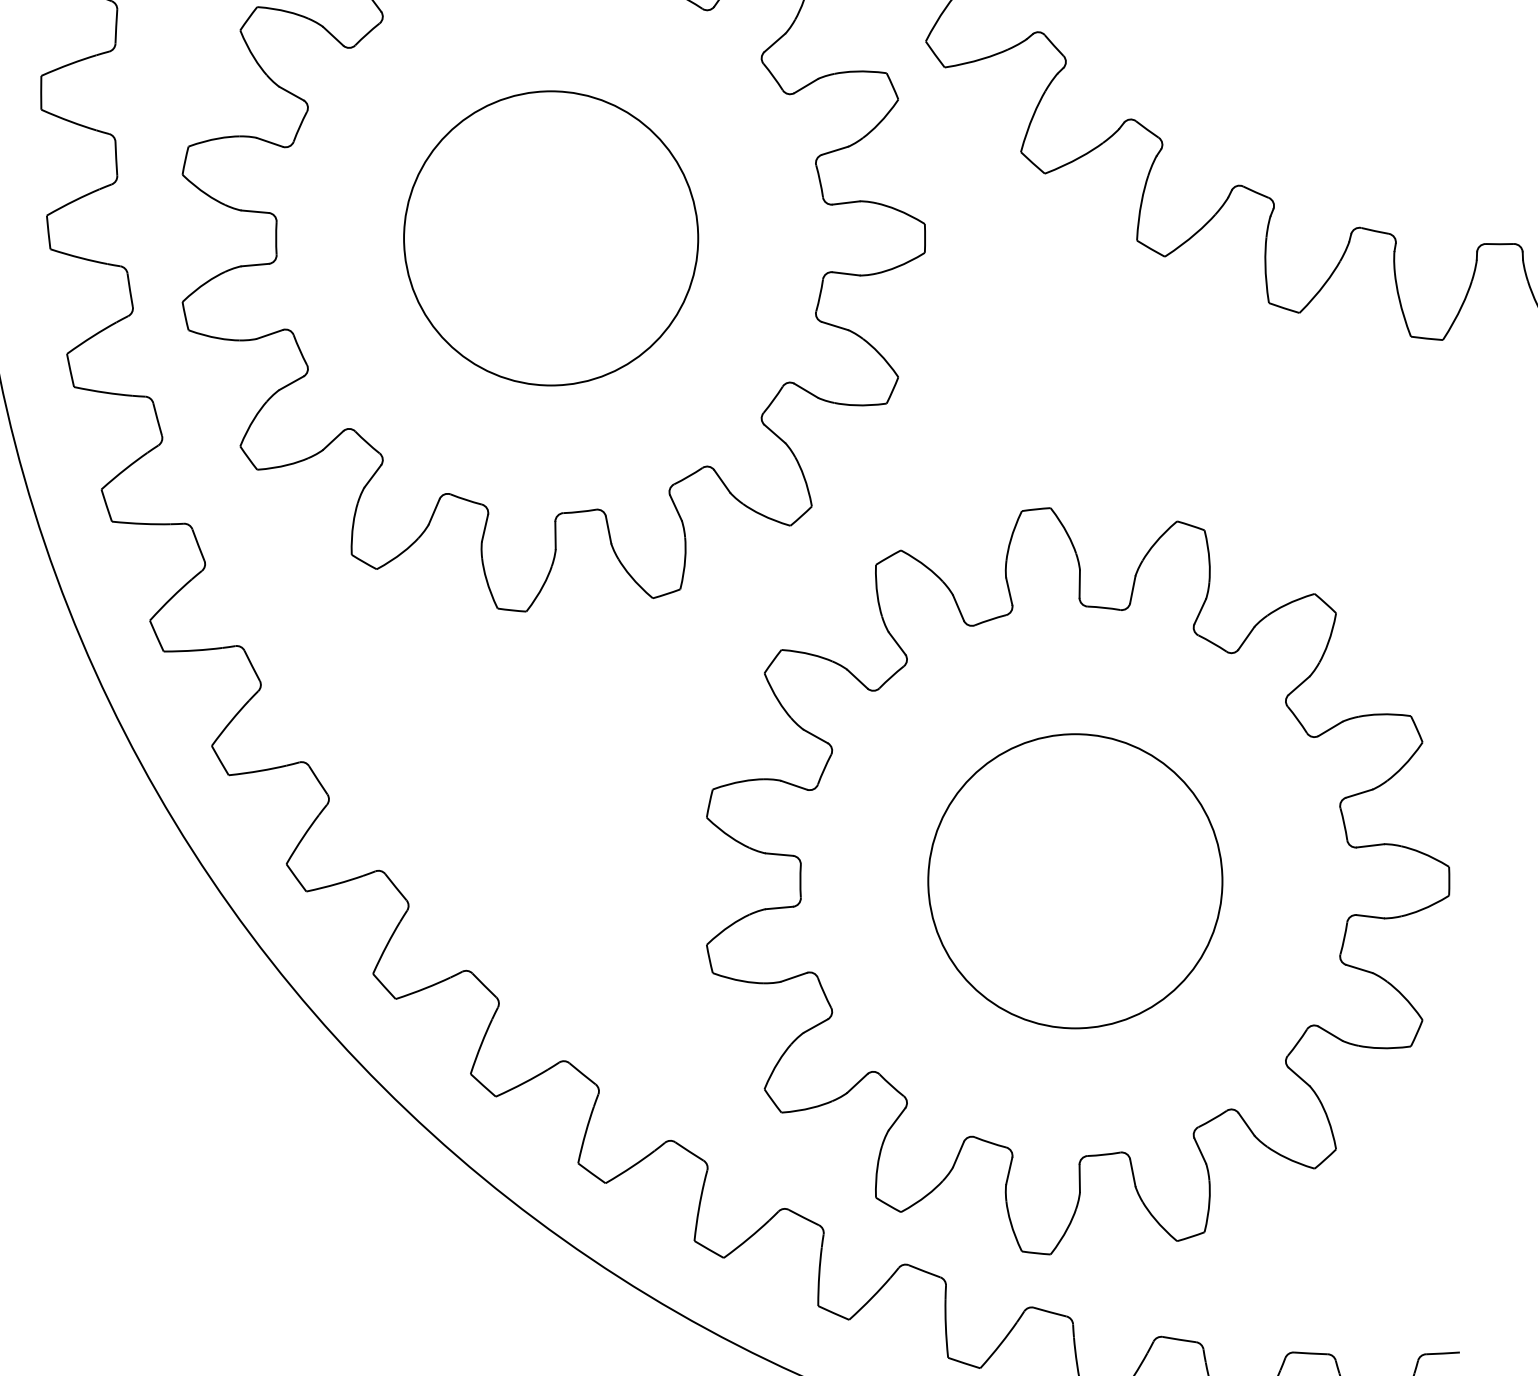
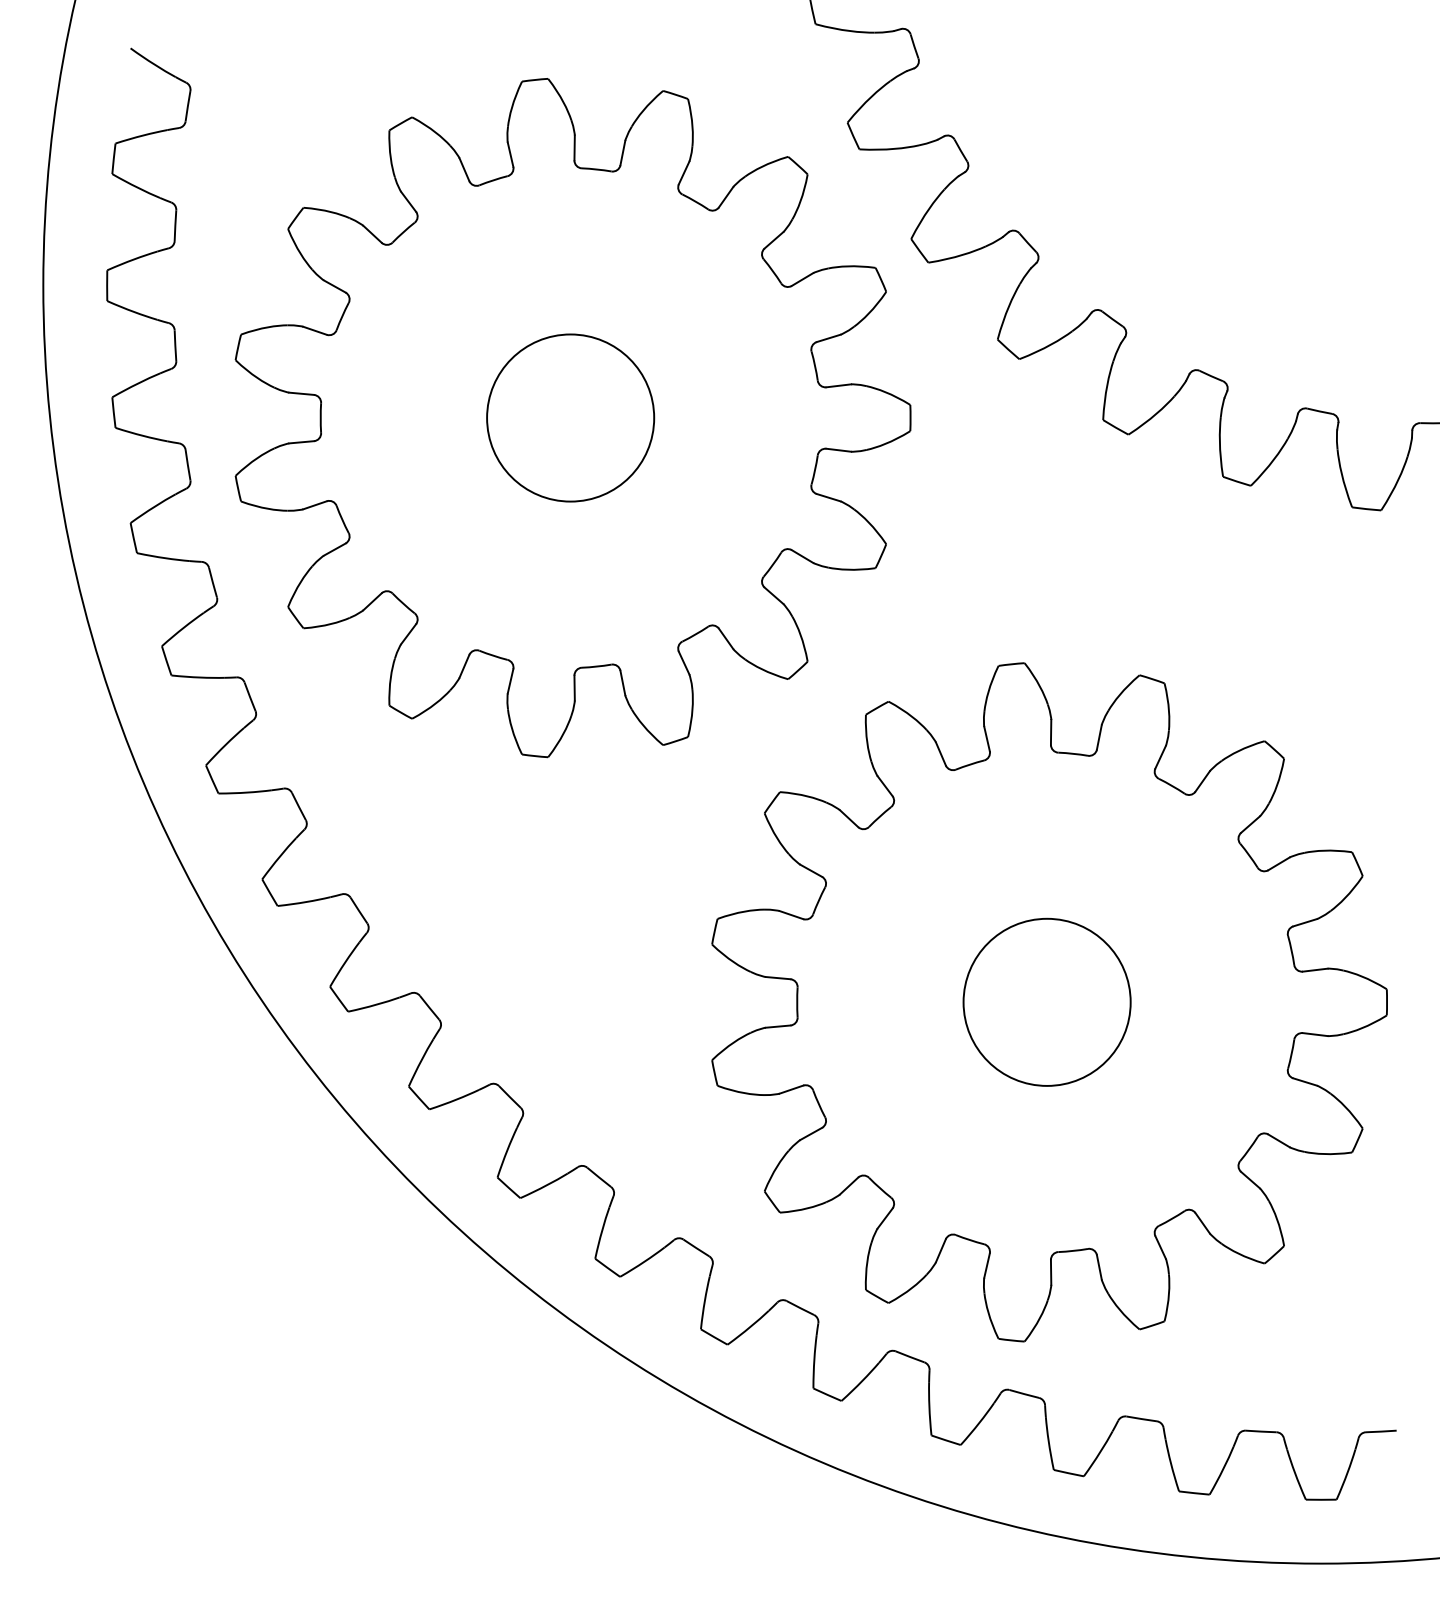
circle: (550, 237) -> (570, 417), size x0.62
circle: (1074, 880) -> (1046, 1001), size x0.62

